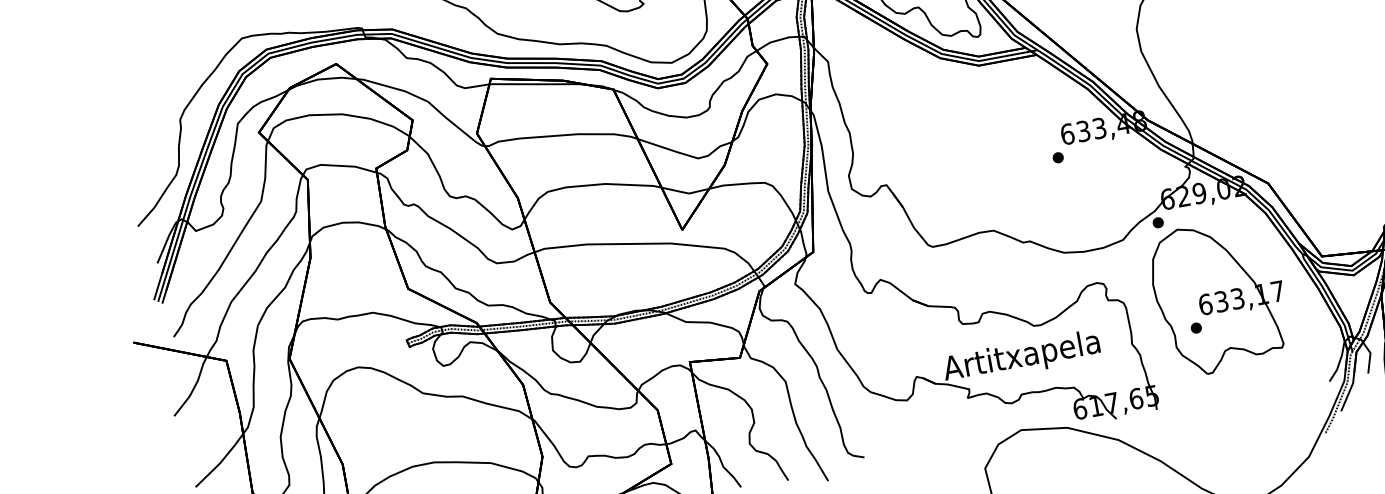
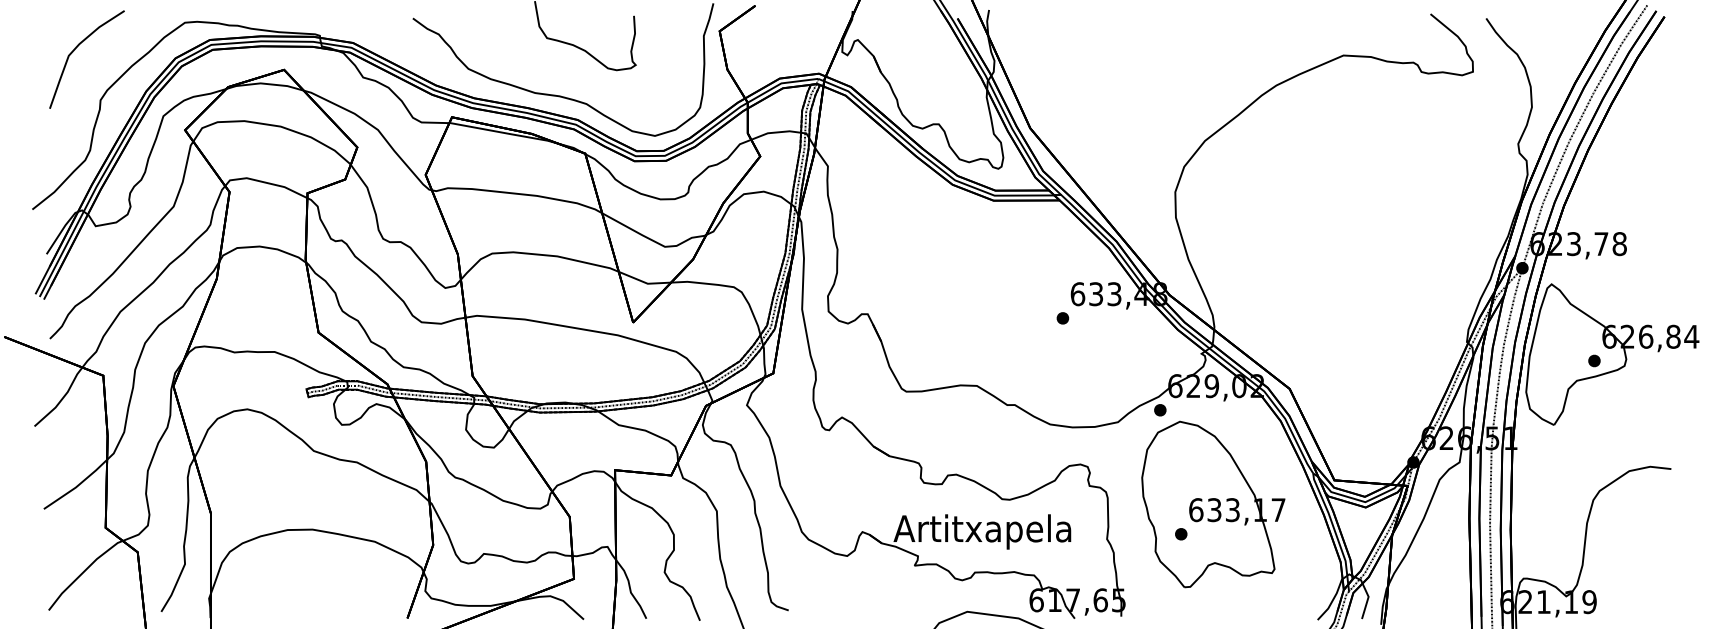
curve: (148, 82) -> (73, 52), added

